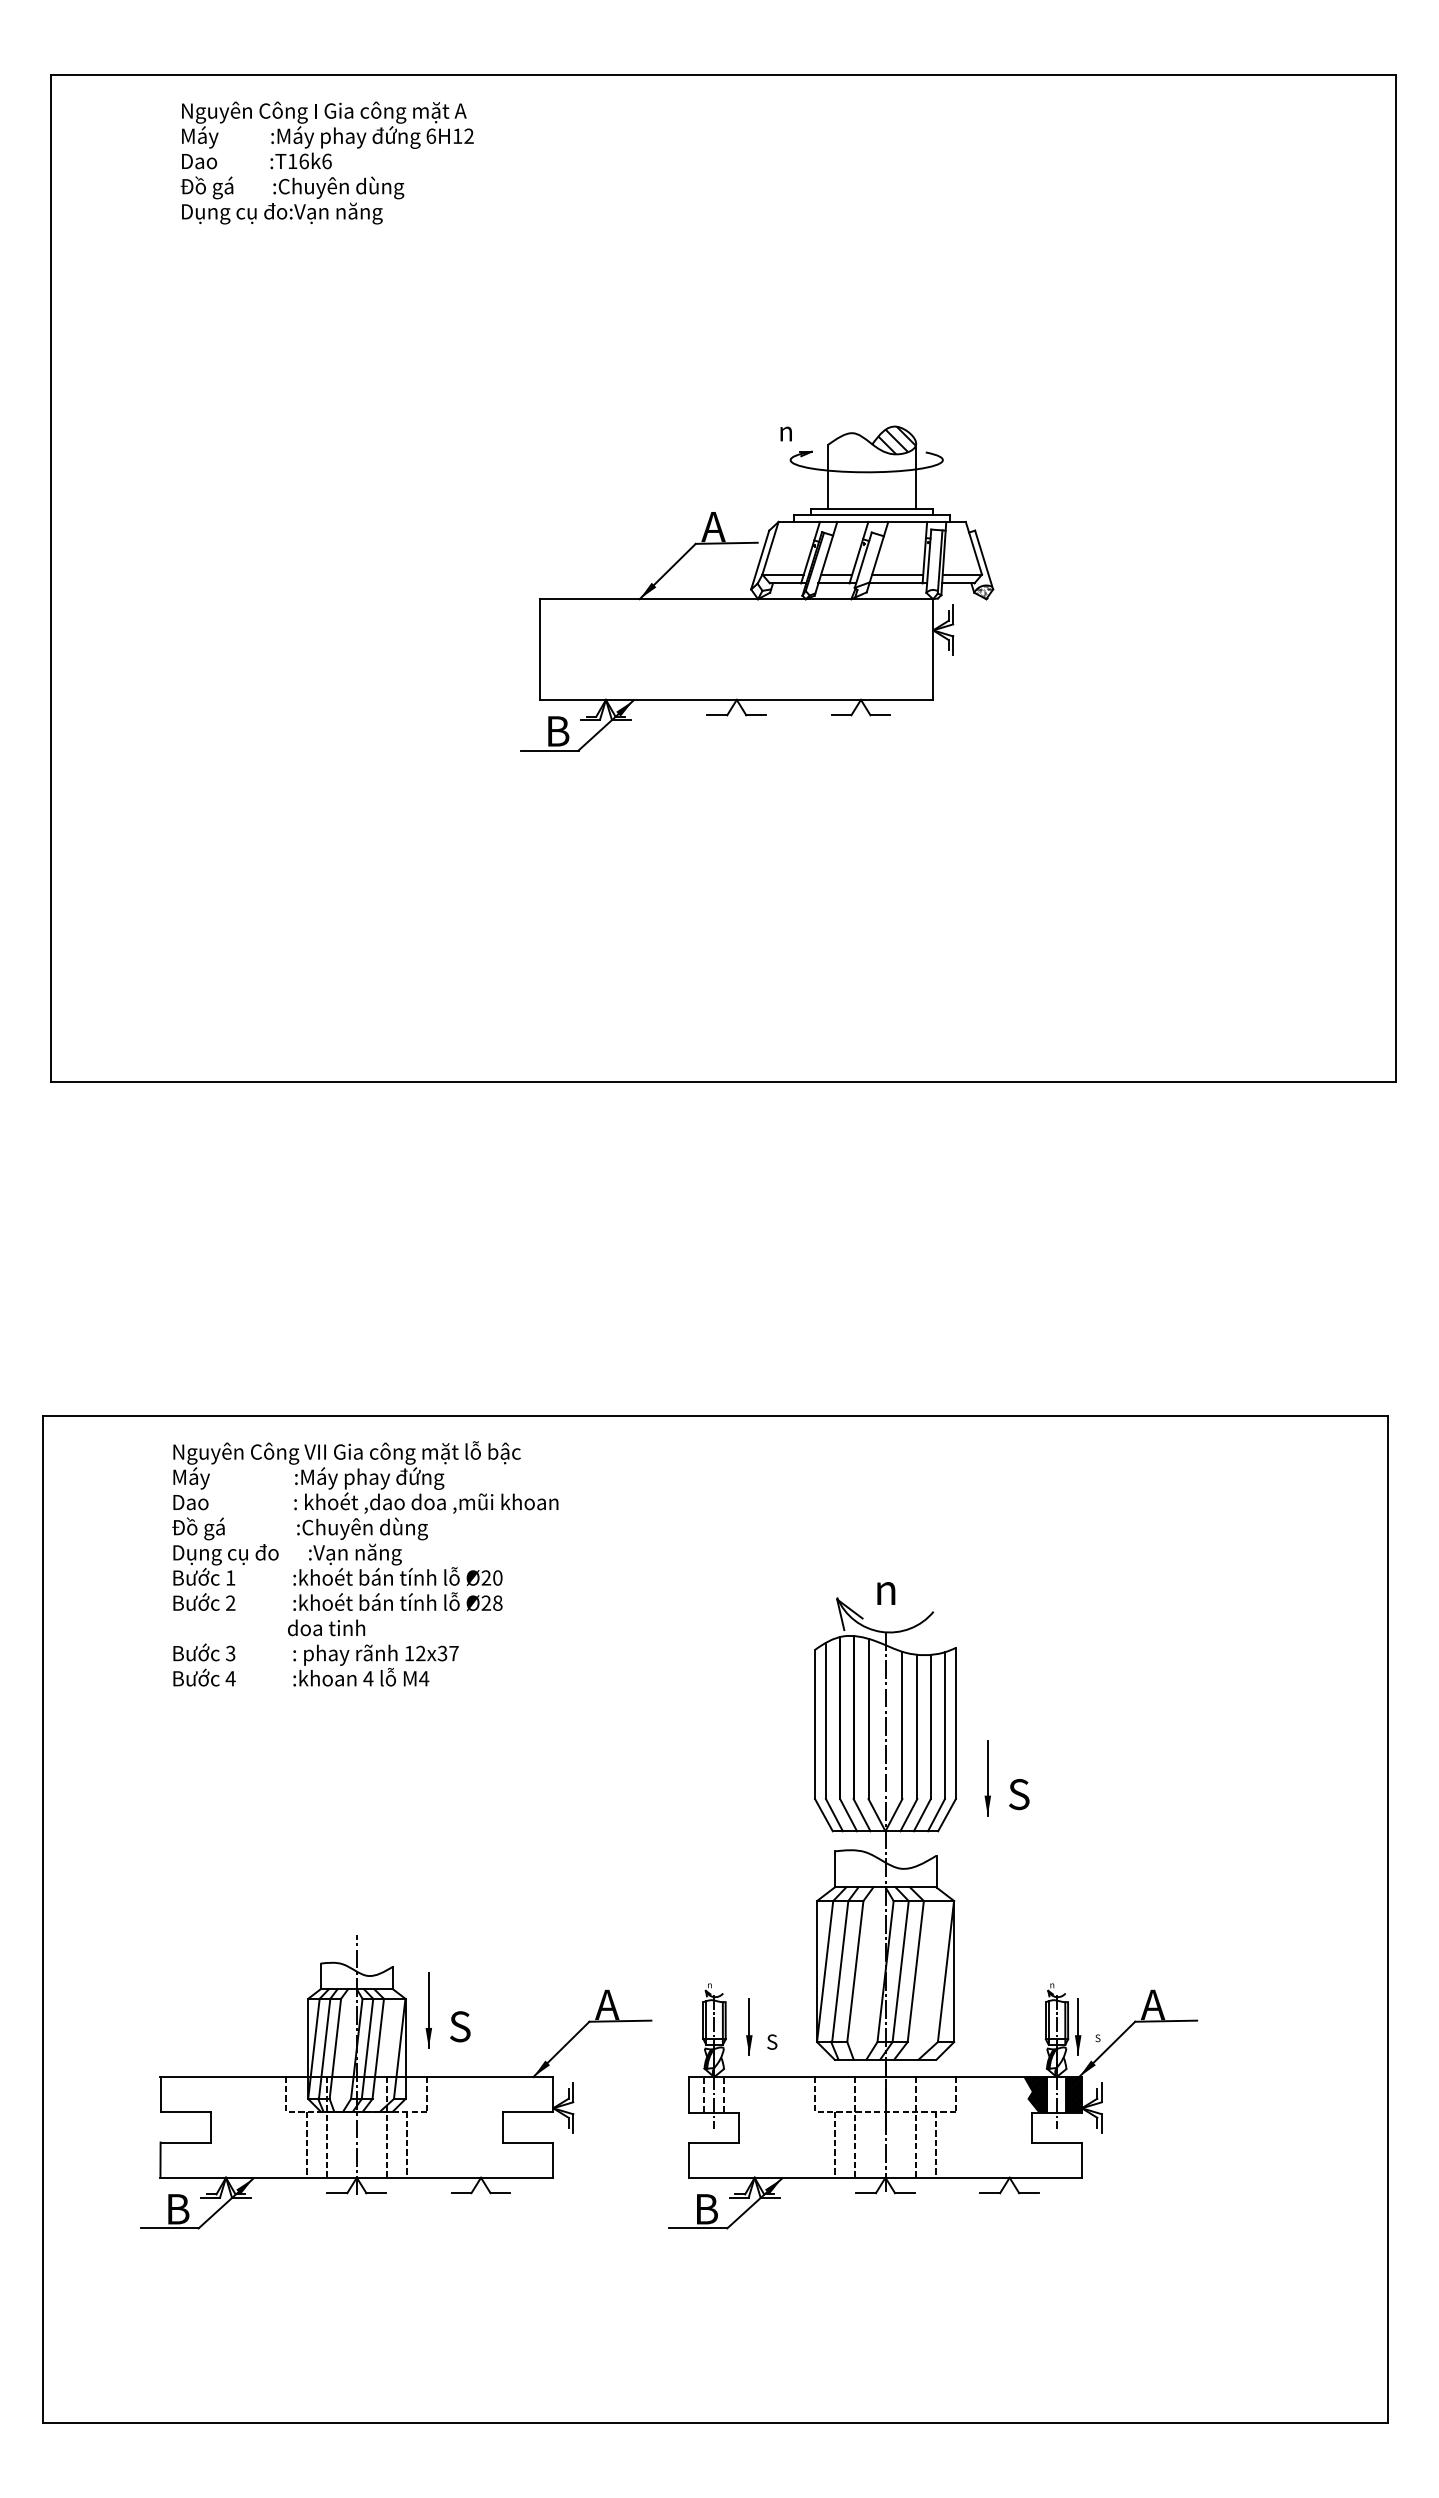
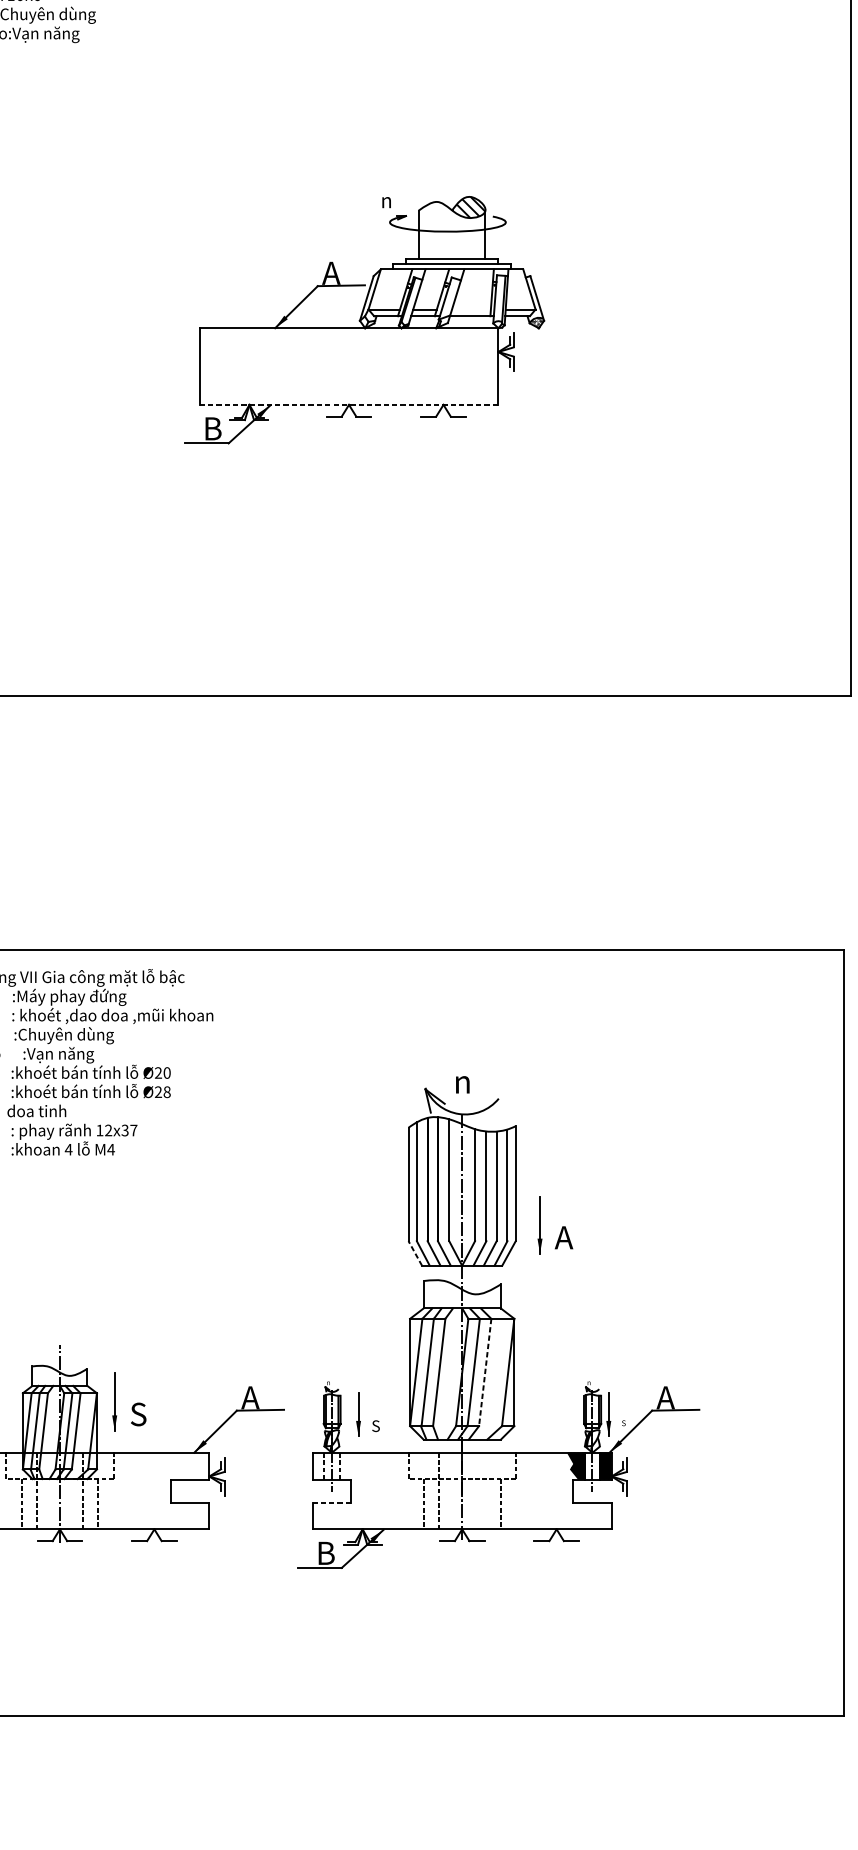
line: (897, 574) -> (471, 309), removed
line: (737, 699) -> (349, 404), solid -> dashed
text: (1019, 1794) -> (564, 1237), S -> A
line: (823, 1814) -> (415, 1252), solid -> dashed
line: (915, 1971) -> (485, 1372), solid -> dashed
line: (915, 2127) -> (485, 1491), removed
line: (713, 2142) -> (331, 1502), solid -> dashed

